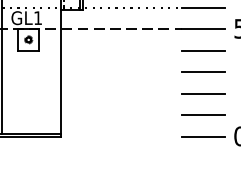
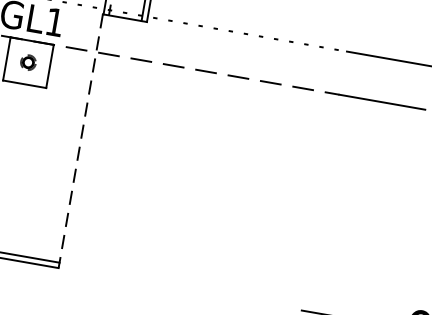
line: (202, 50) -> (373, 144), removed
line: (202, 72) -> (365, 188), removed
line: (60, 73) -> (80, 141), solid -> dashed
line: (202, 93) -> (358, 230), removed
line: (203, 114) -> (352, 273), removed

